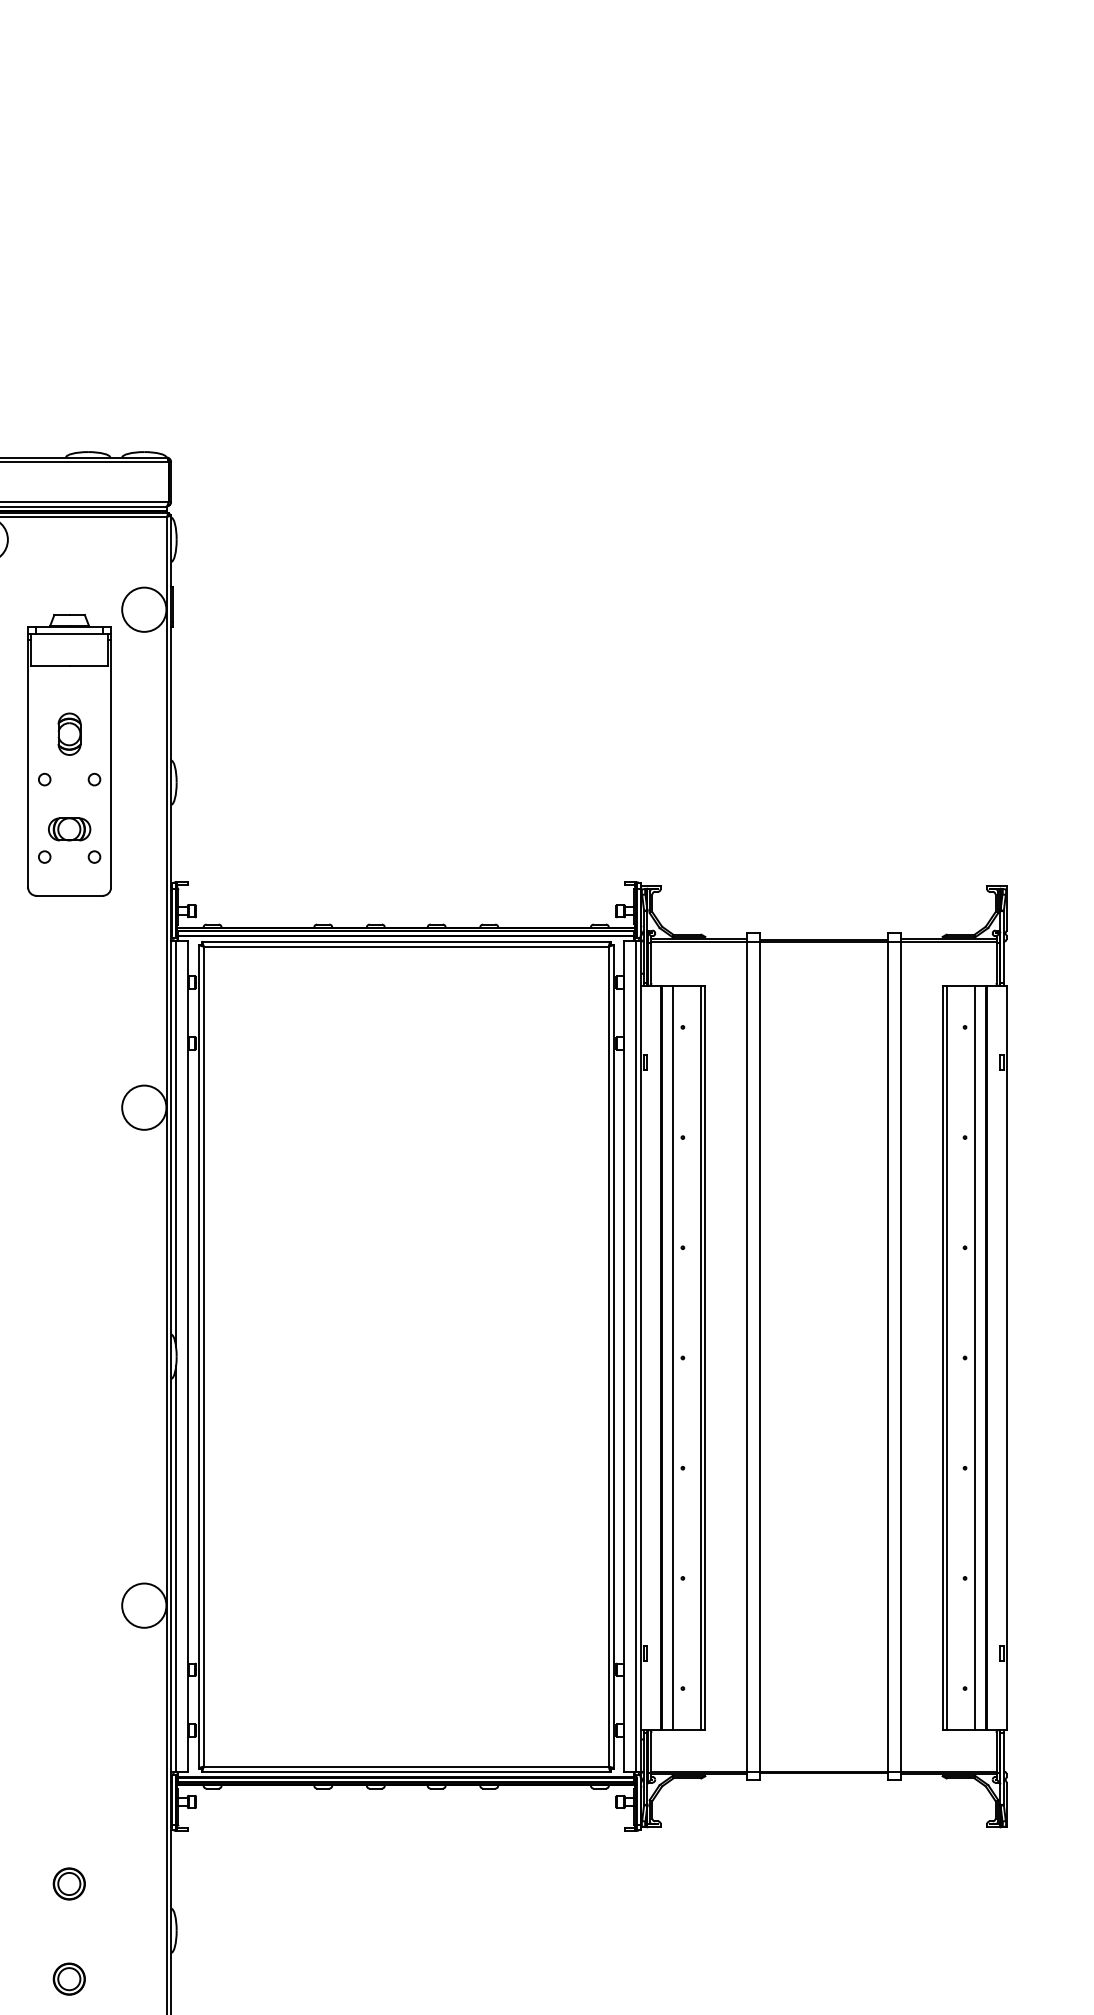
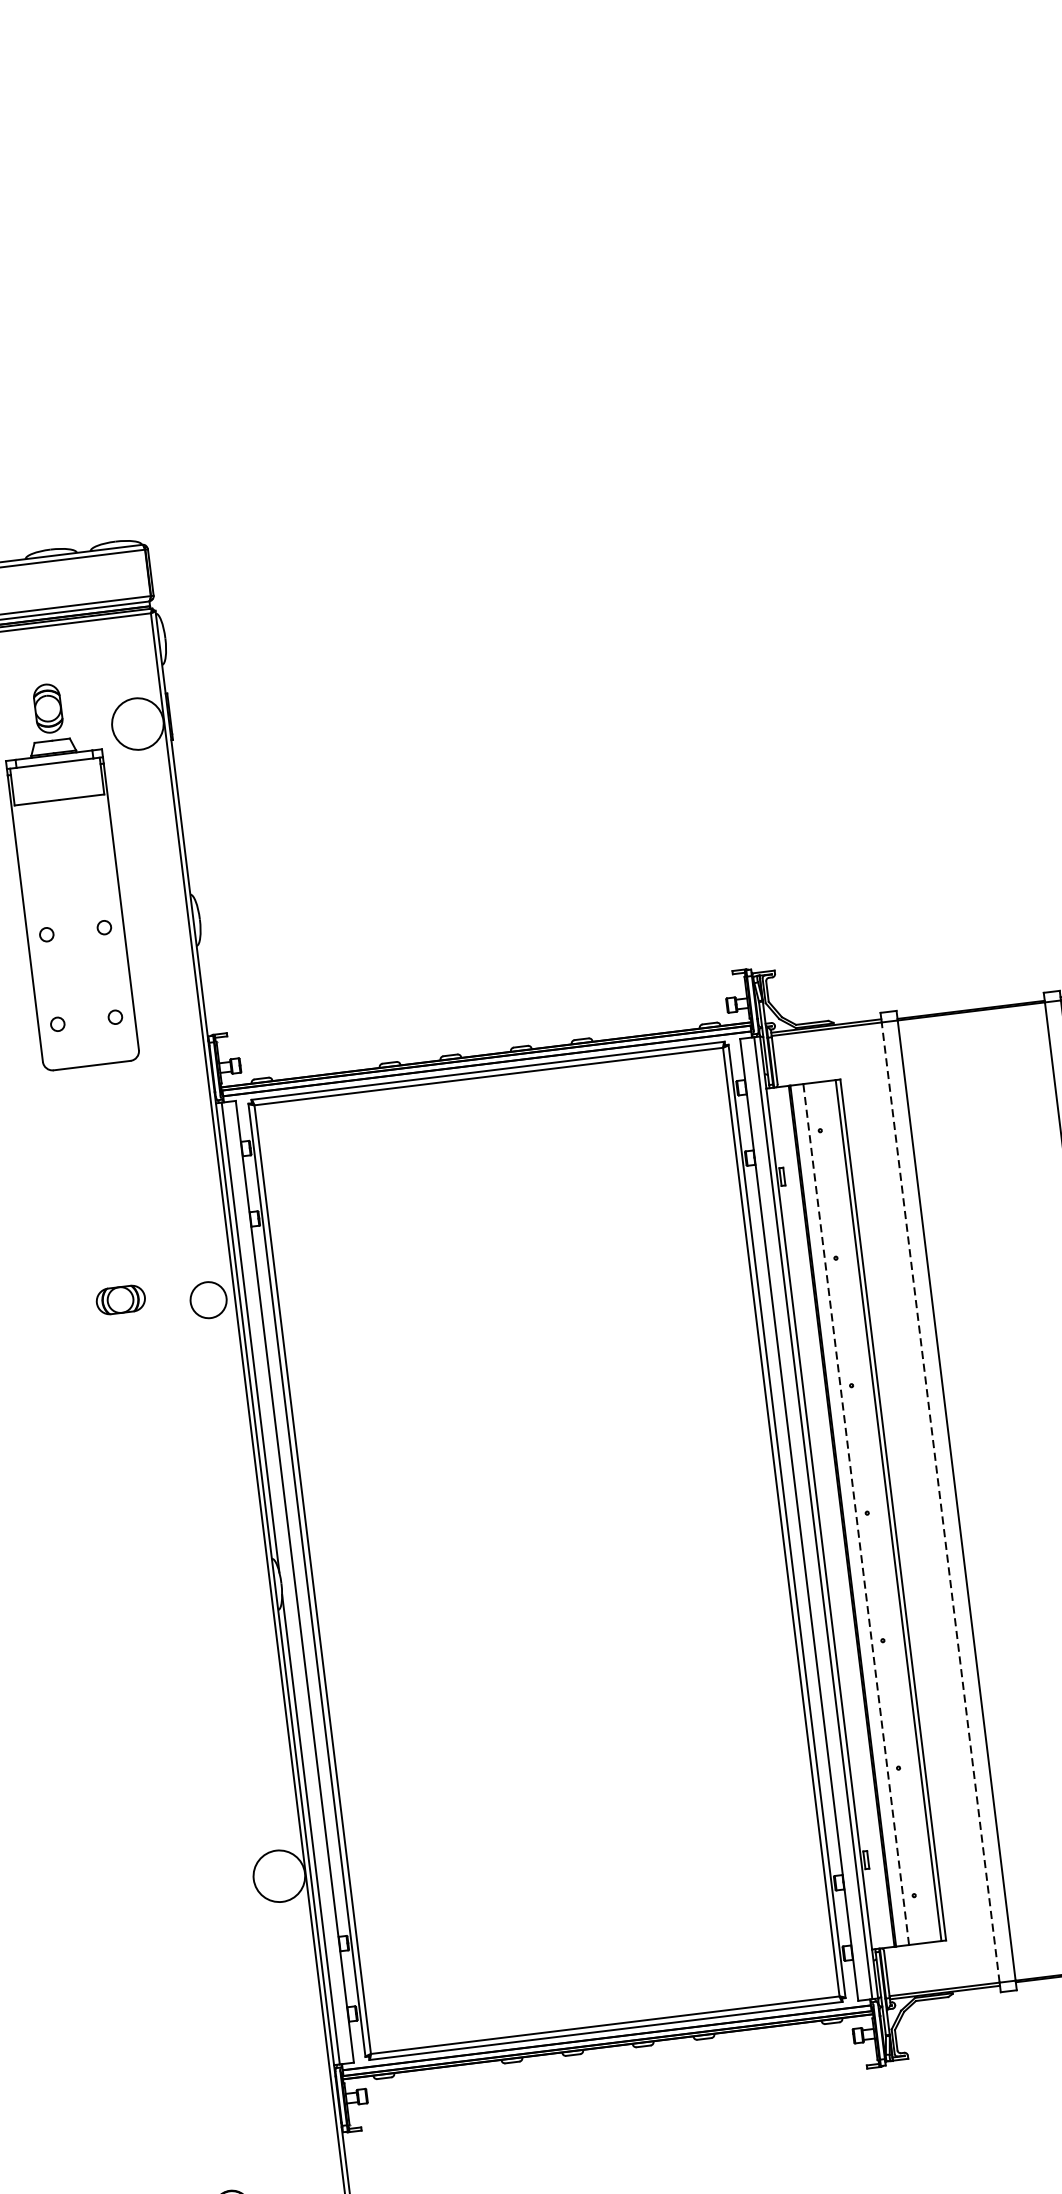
part: (69, 733) -> (48, 707), moved
part: (69, 829) -> (120, 1300), moved
circle: (144, 1107) -> (208, 1299), size x0.7
line: (746, 1356) -> (940, 1502), solid -> dashed
line: (673, 1357) -> (856, 1513), solid -> dashed

